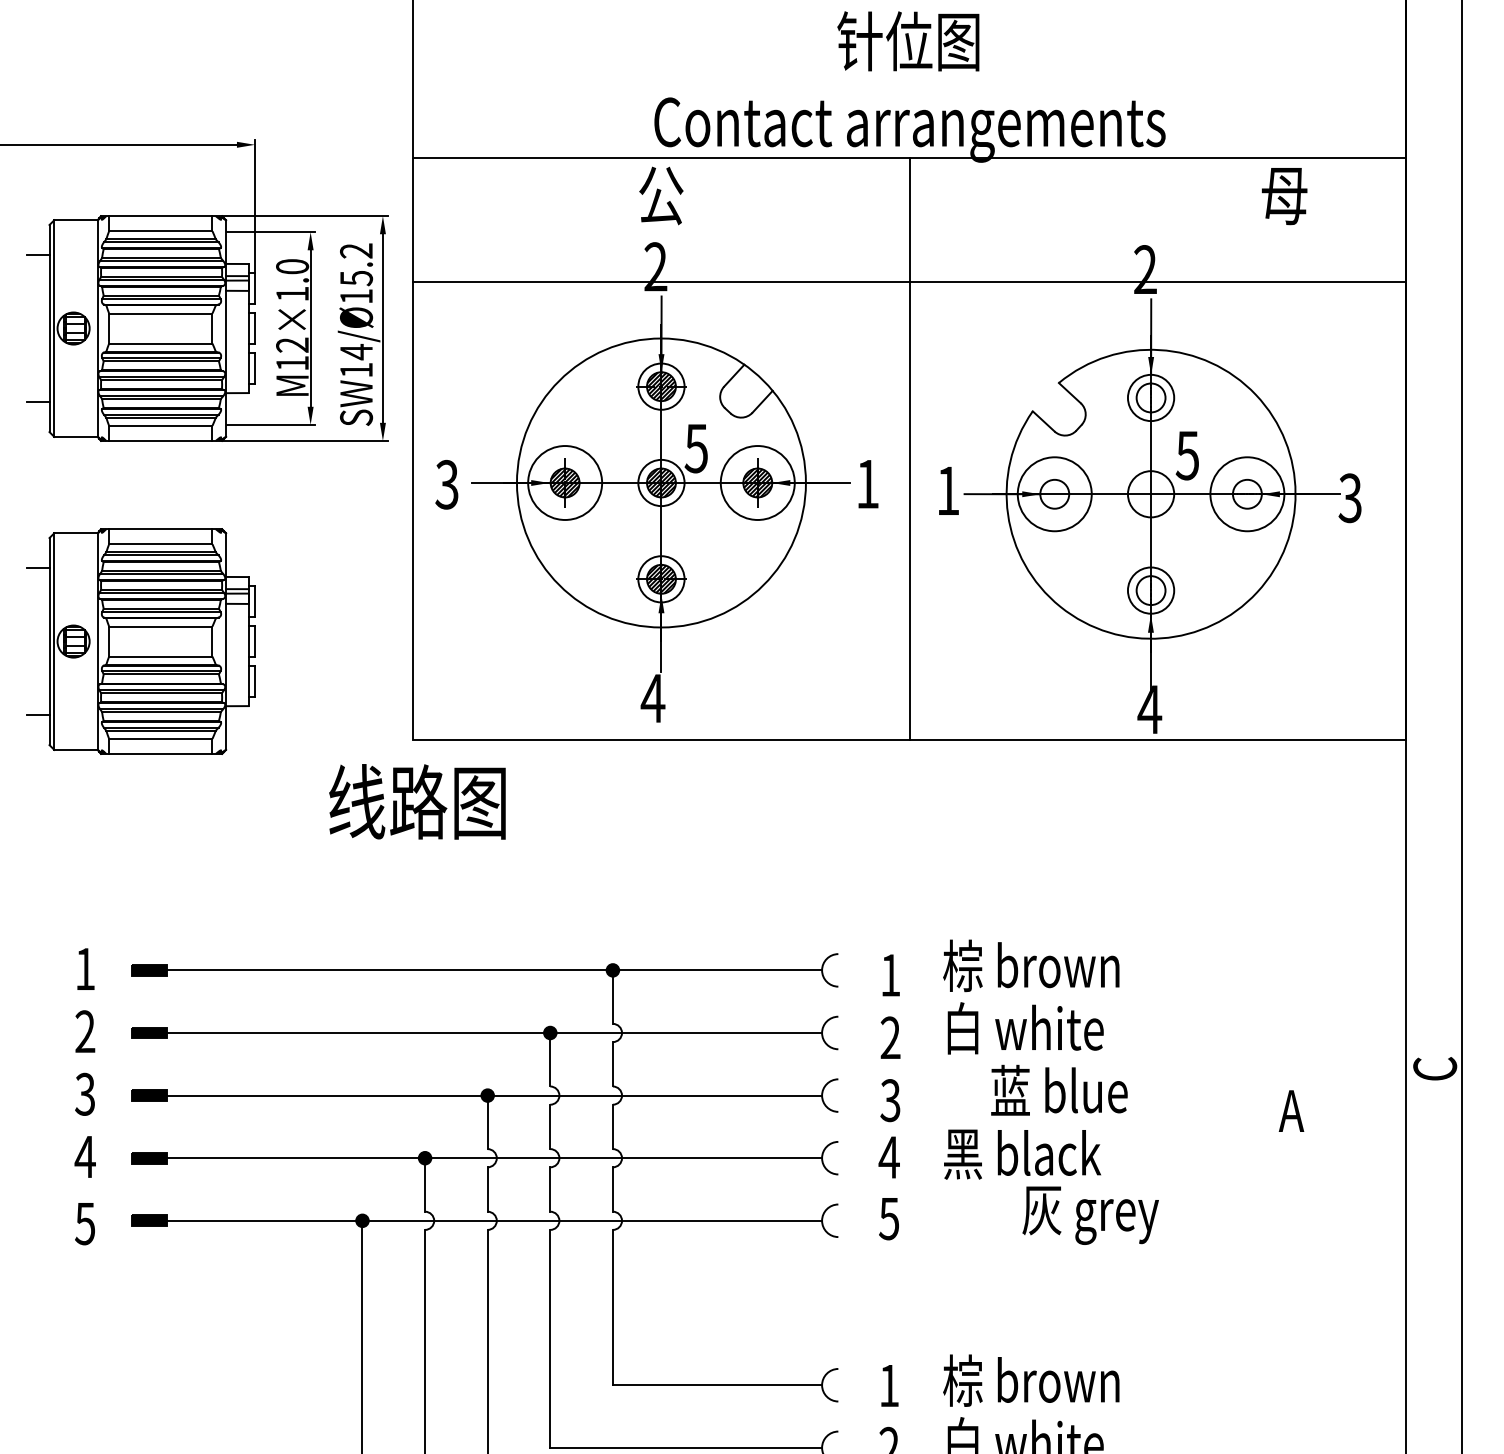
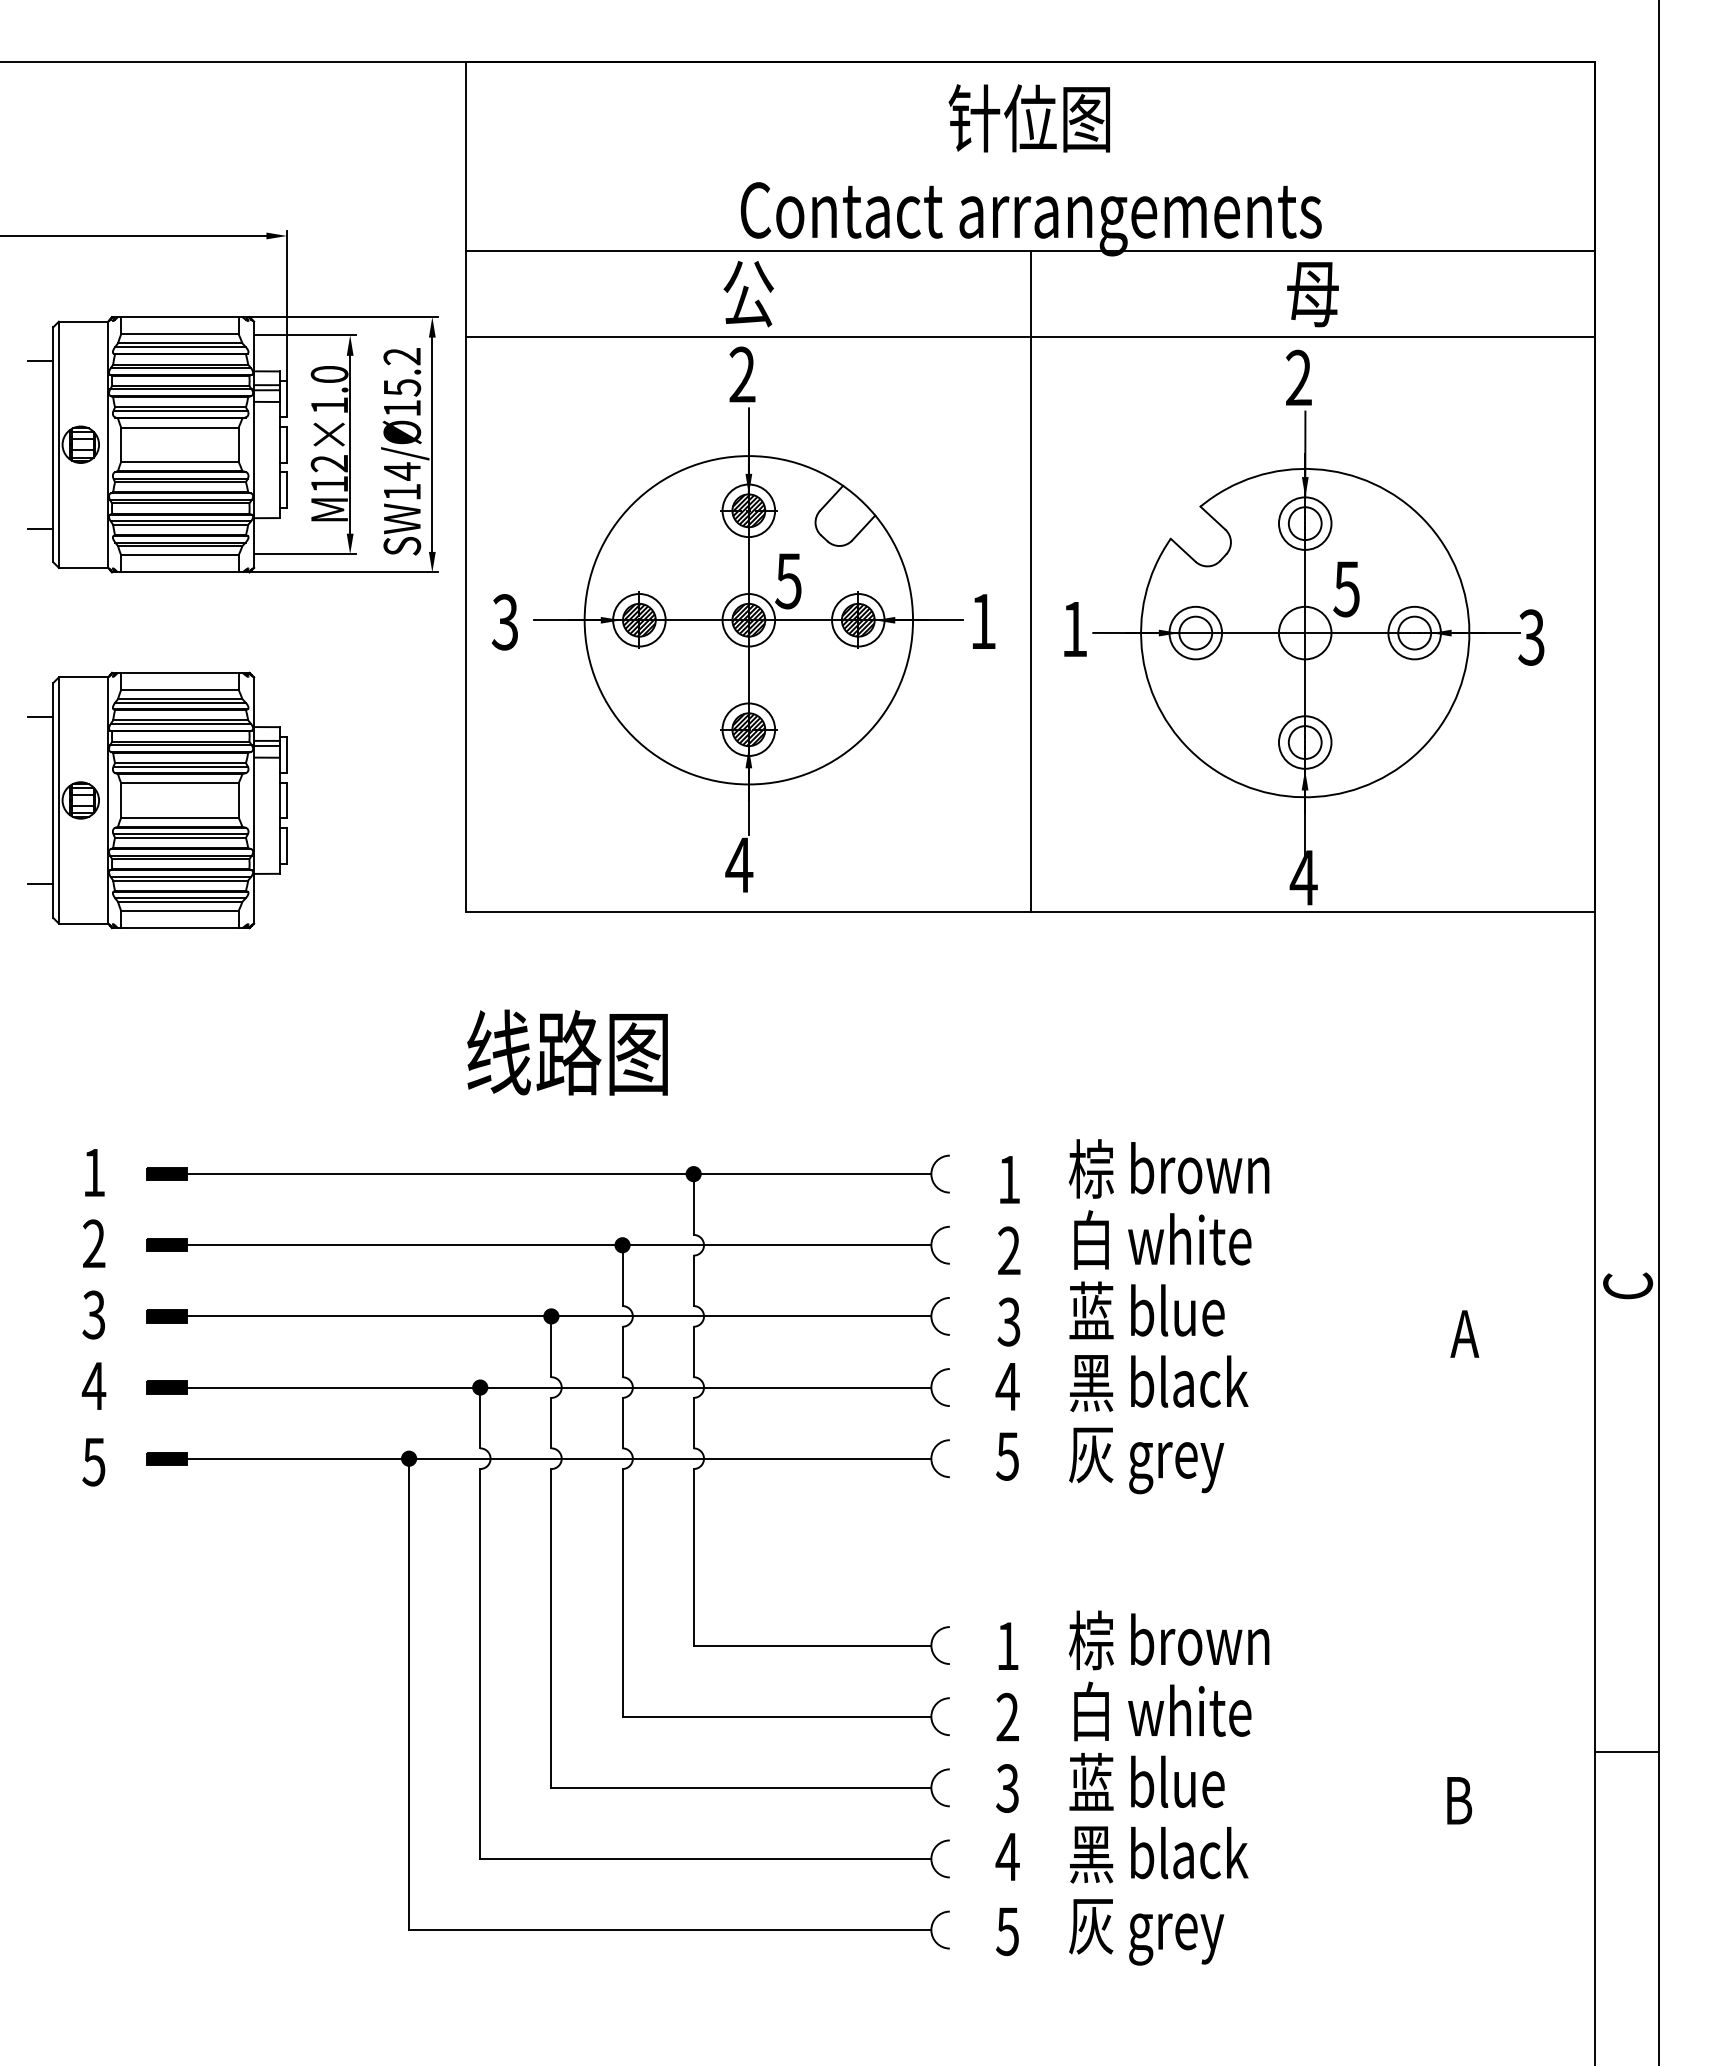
text: (1284, 196) -> (1312, 294), moved
line: (909, 282) -> (1030, 337), moved
circle: (565, 483) -> (639, 620), size x0.62
circle: (757, 483) -> (858, 620), size x0.62
circle: (1054, 493) -> (1195, 632), size x0.62
circle: (1247, 493) -> (1414, 632), size x0.62
text: (417, 801) -> (567, 1052), moved
text: (1058, 1090) -> (1146, 1310), moved
text: (1090, 1215) -> (1146, 1460), moved

